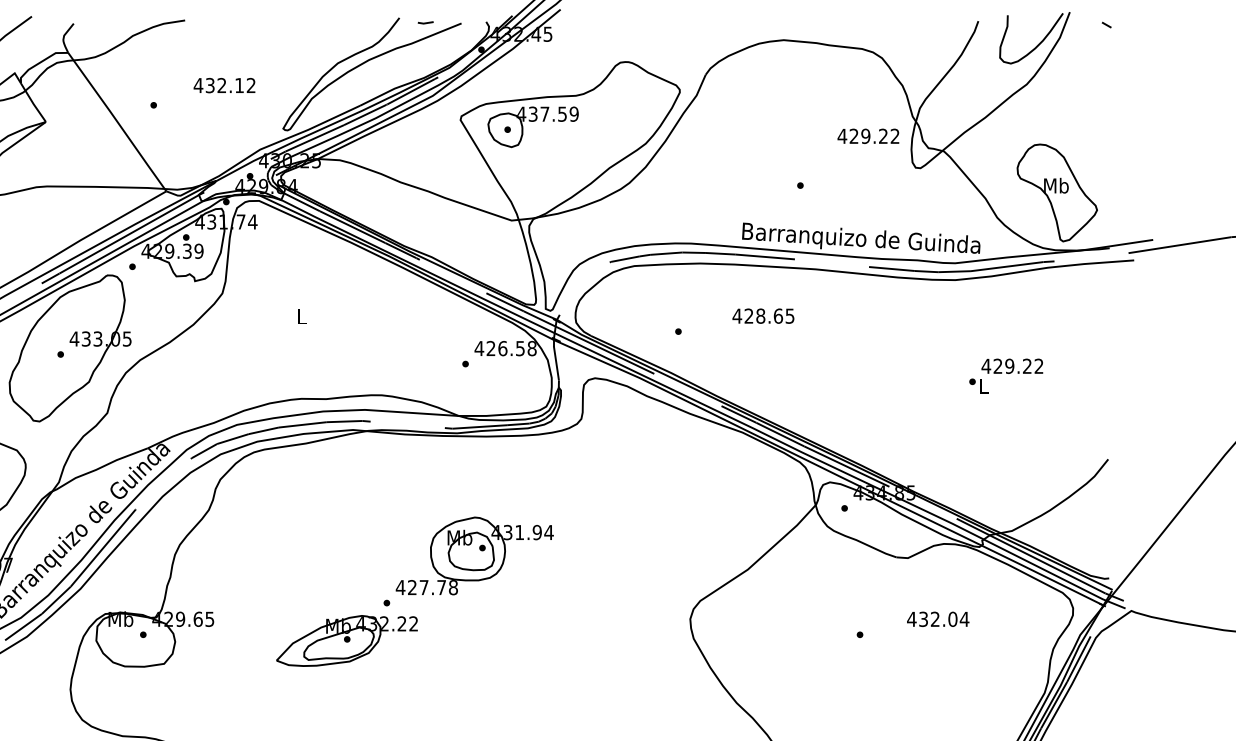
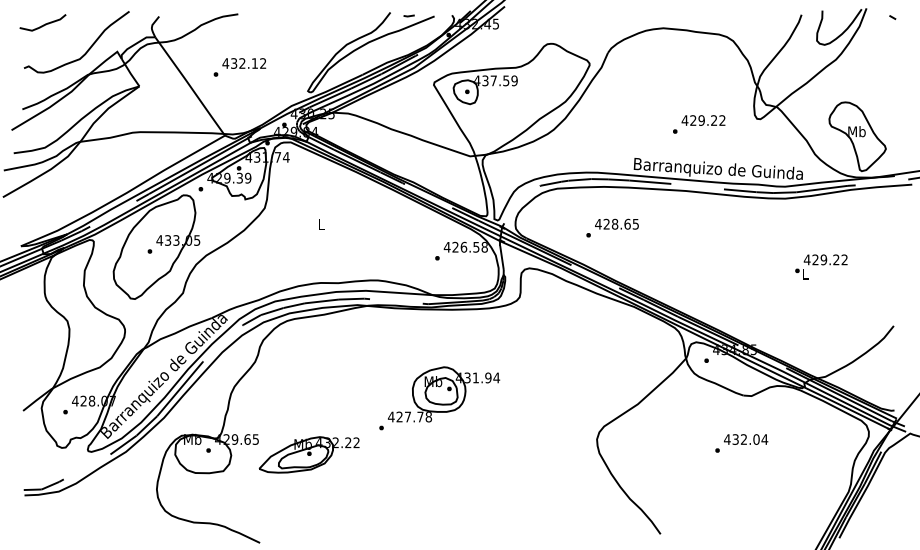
text: (224, 85) -> (244, 63), moved
text: (868, 136) -> (703, 120), moved
text: (762, 315) -> (616, 223), moved
text: (938, 619) -> (746, 439), moved
part: (345, 640) -> (308, 454), moved

